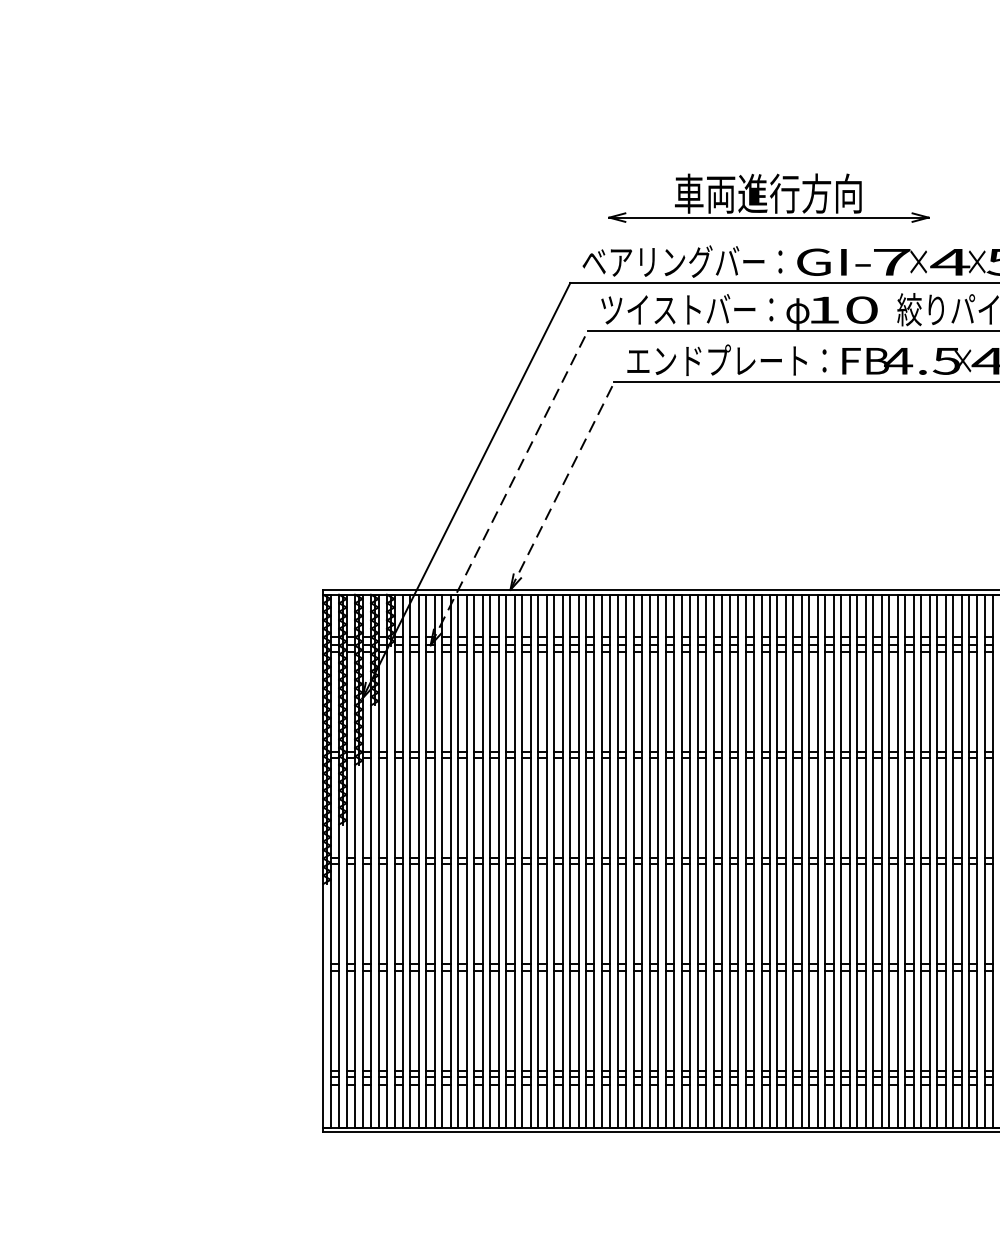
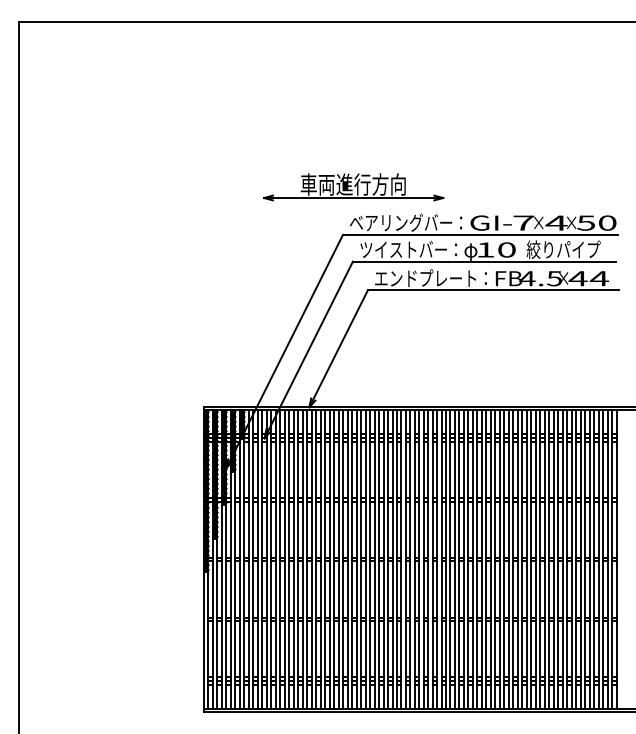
part: (768, 198) -> (353, 187), moved
line: (562, 485) -> (338, 348), dashed -> solid
line: (508, 487) -> (308, 349), dashed -> solid

